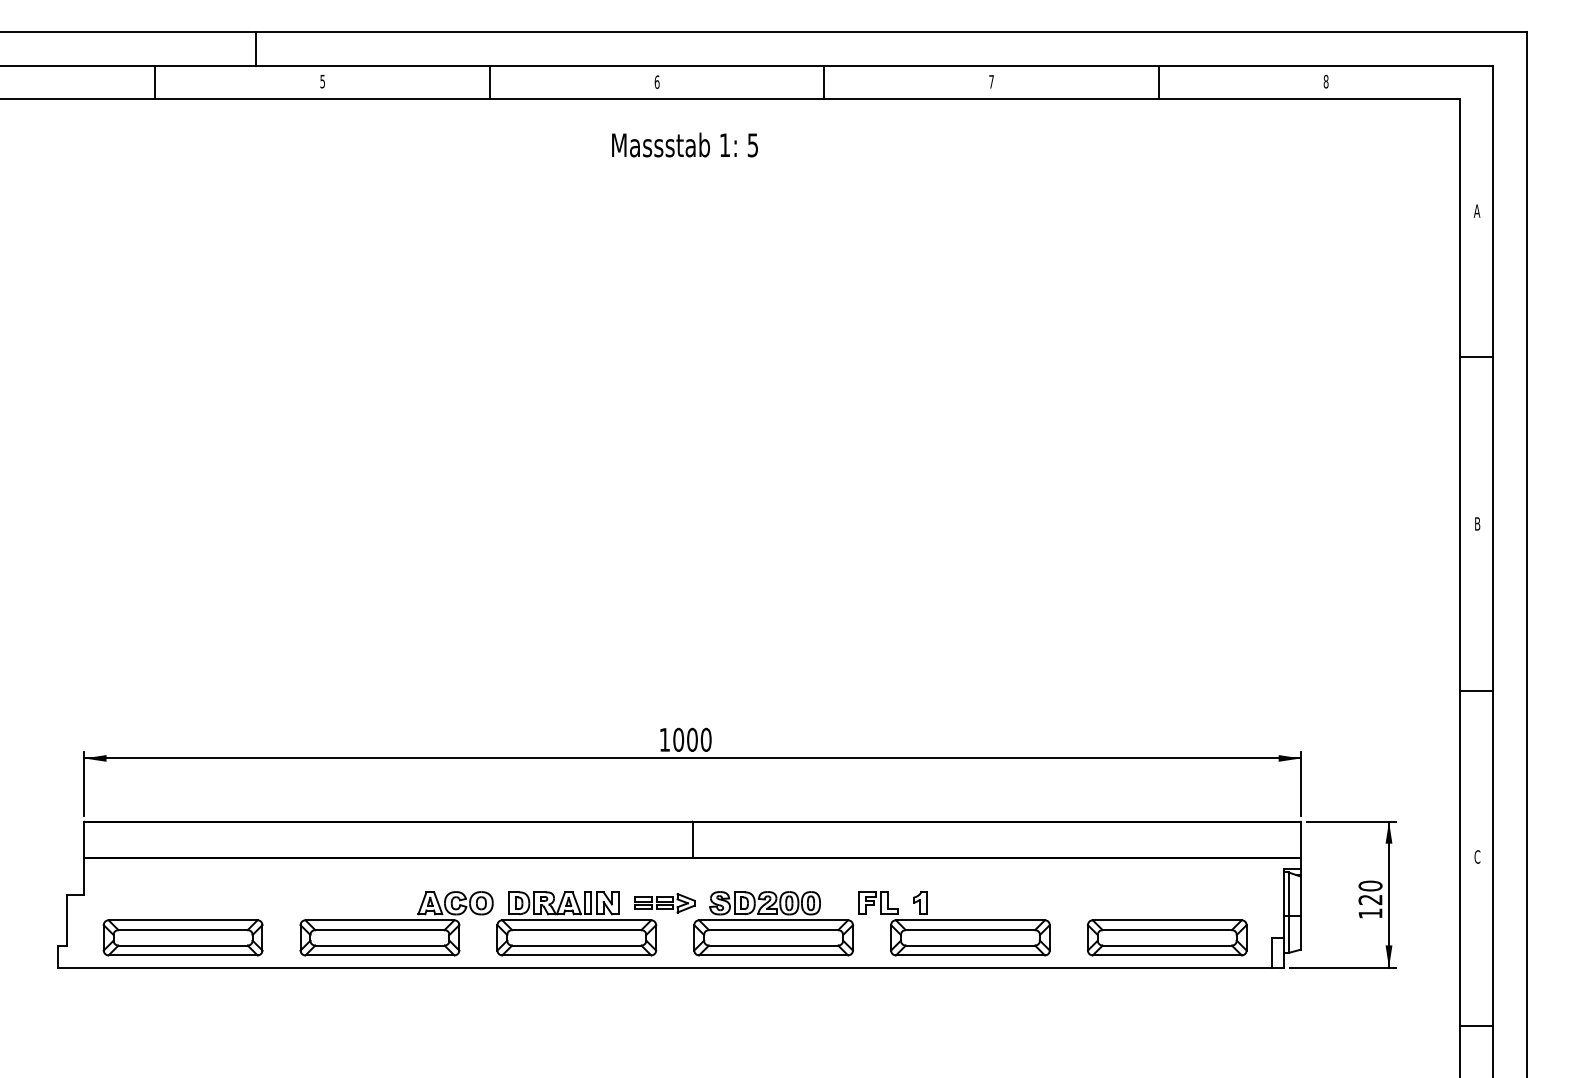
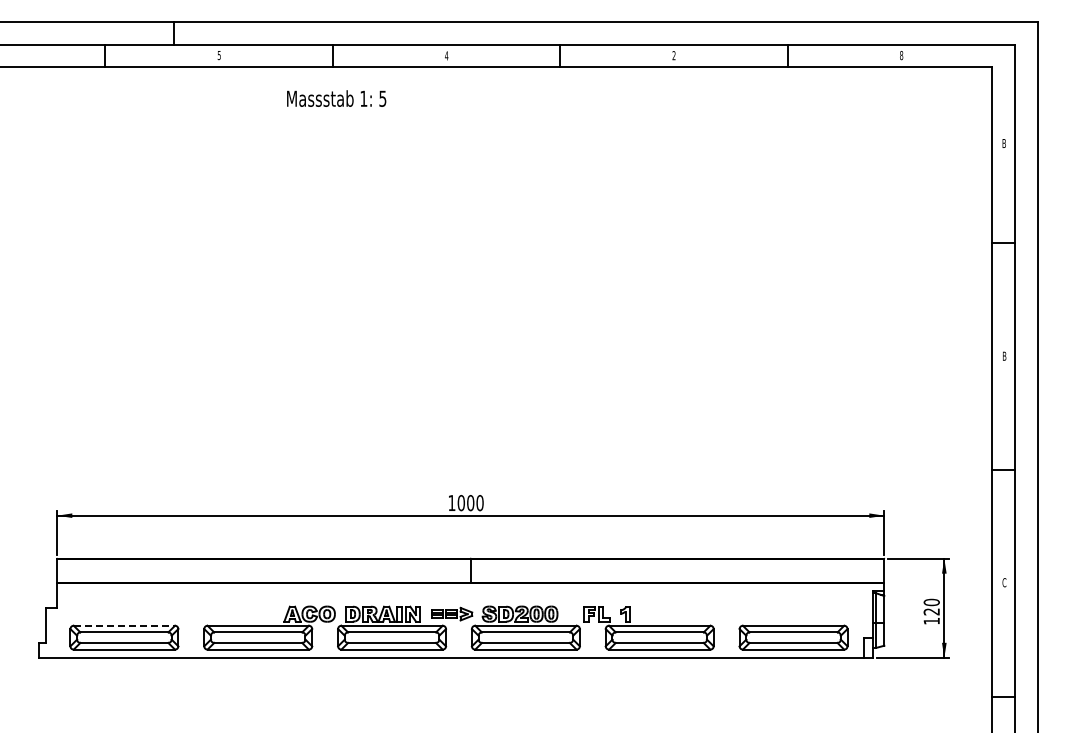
text: (656, 81) -> (446, 55), 6 -> 4
text: (990, 81) -> (673, 55), 7 -> 2
text: (684, 144) -> (336, 98), moved
text: (1477, 211) -> (1004, 143), A -> B
line: (183, 919) -> (124, 625), solid -> dashed

